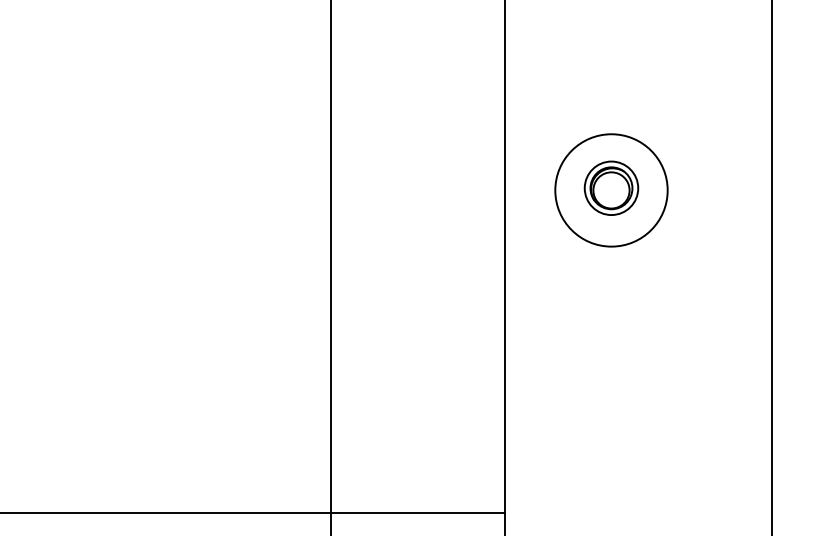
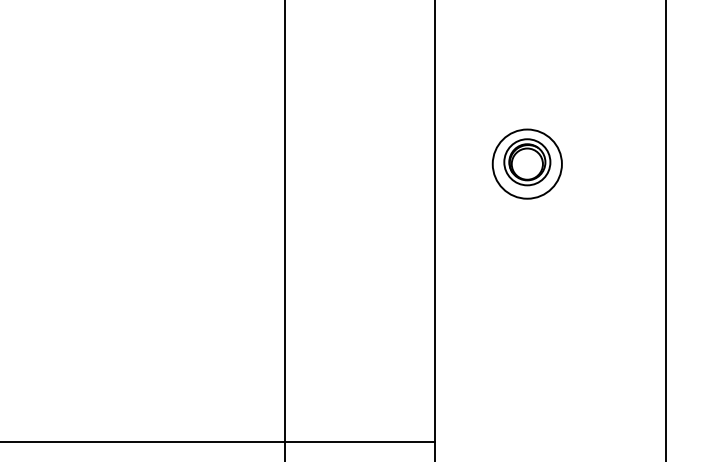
circle: (611, 190) -> (527, 164), size x0.71

